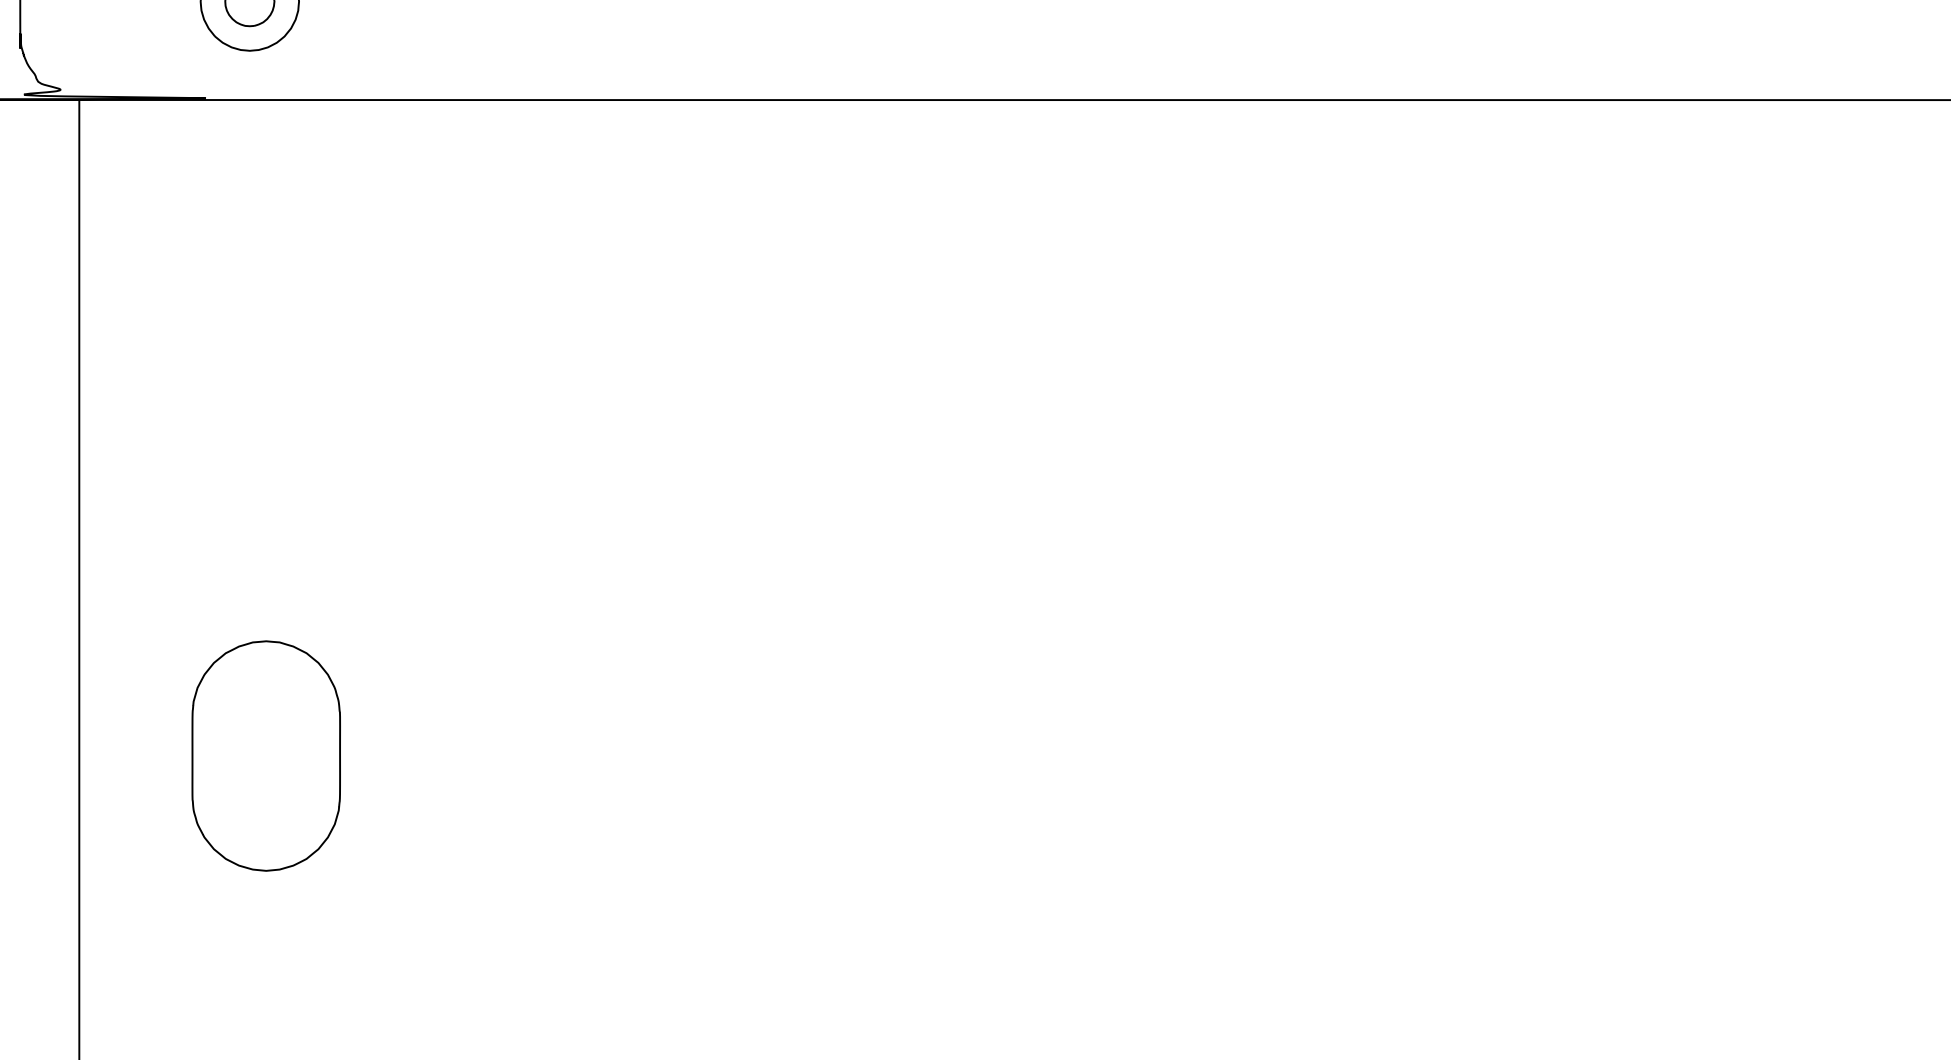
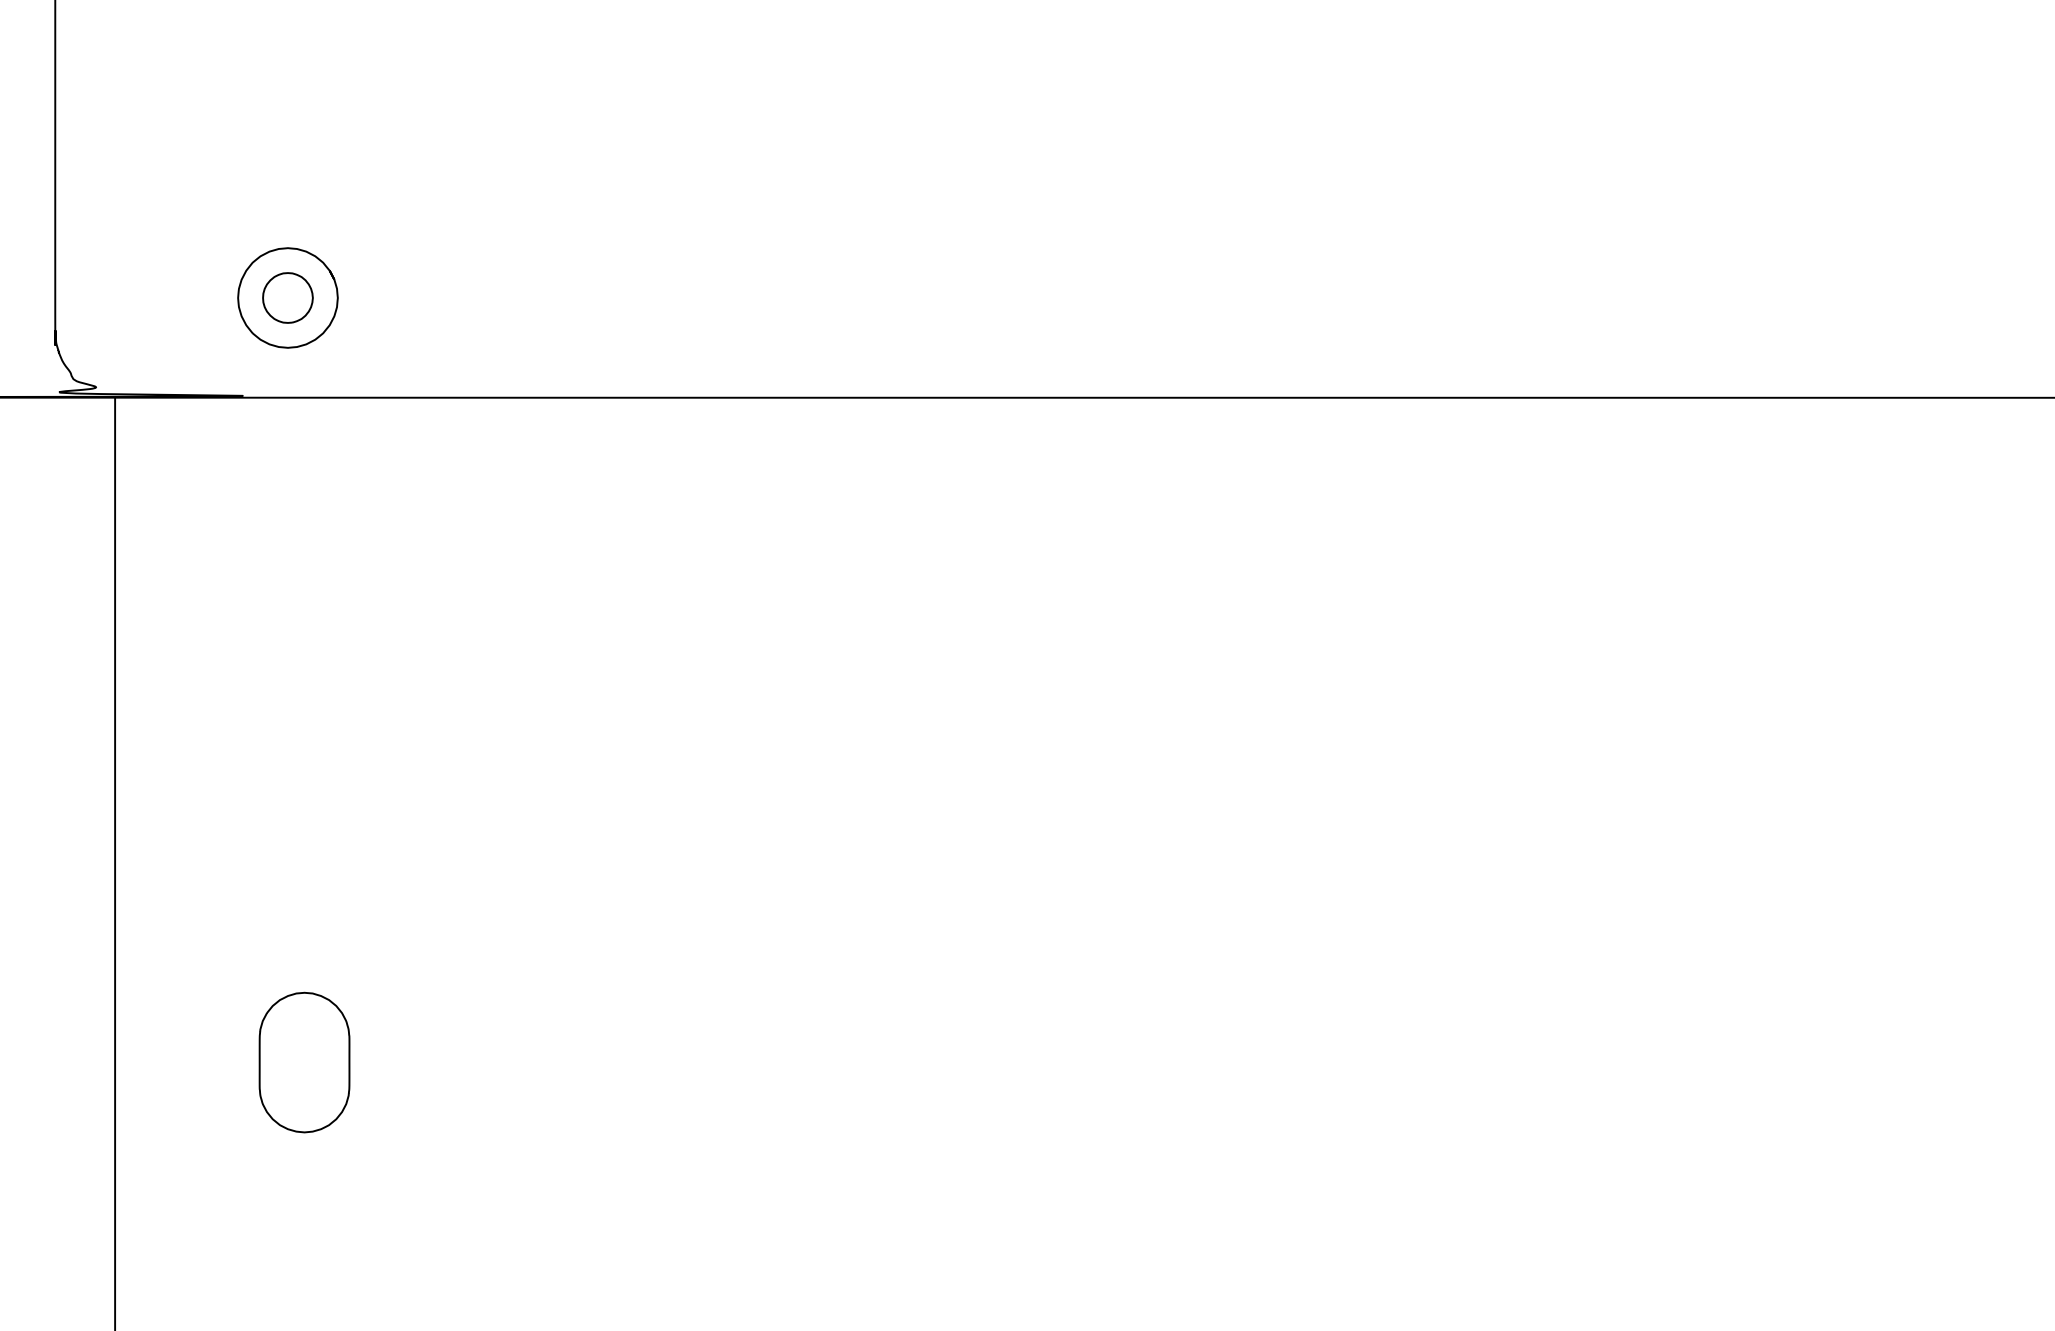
part: (266, 755) -> (304, 1062), size x0.6

